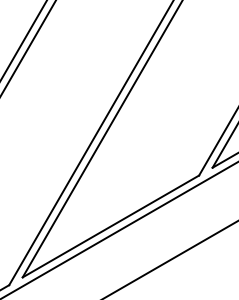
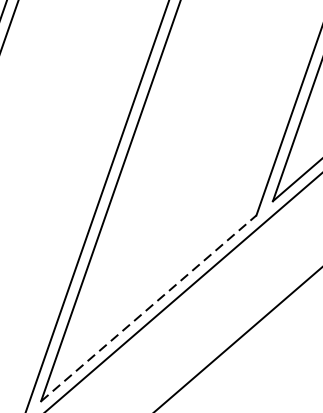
line: (110, 226) -> (148, 308), solid -> dashed

